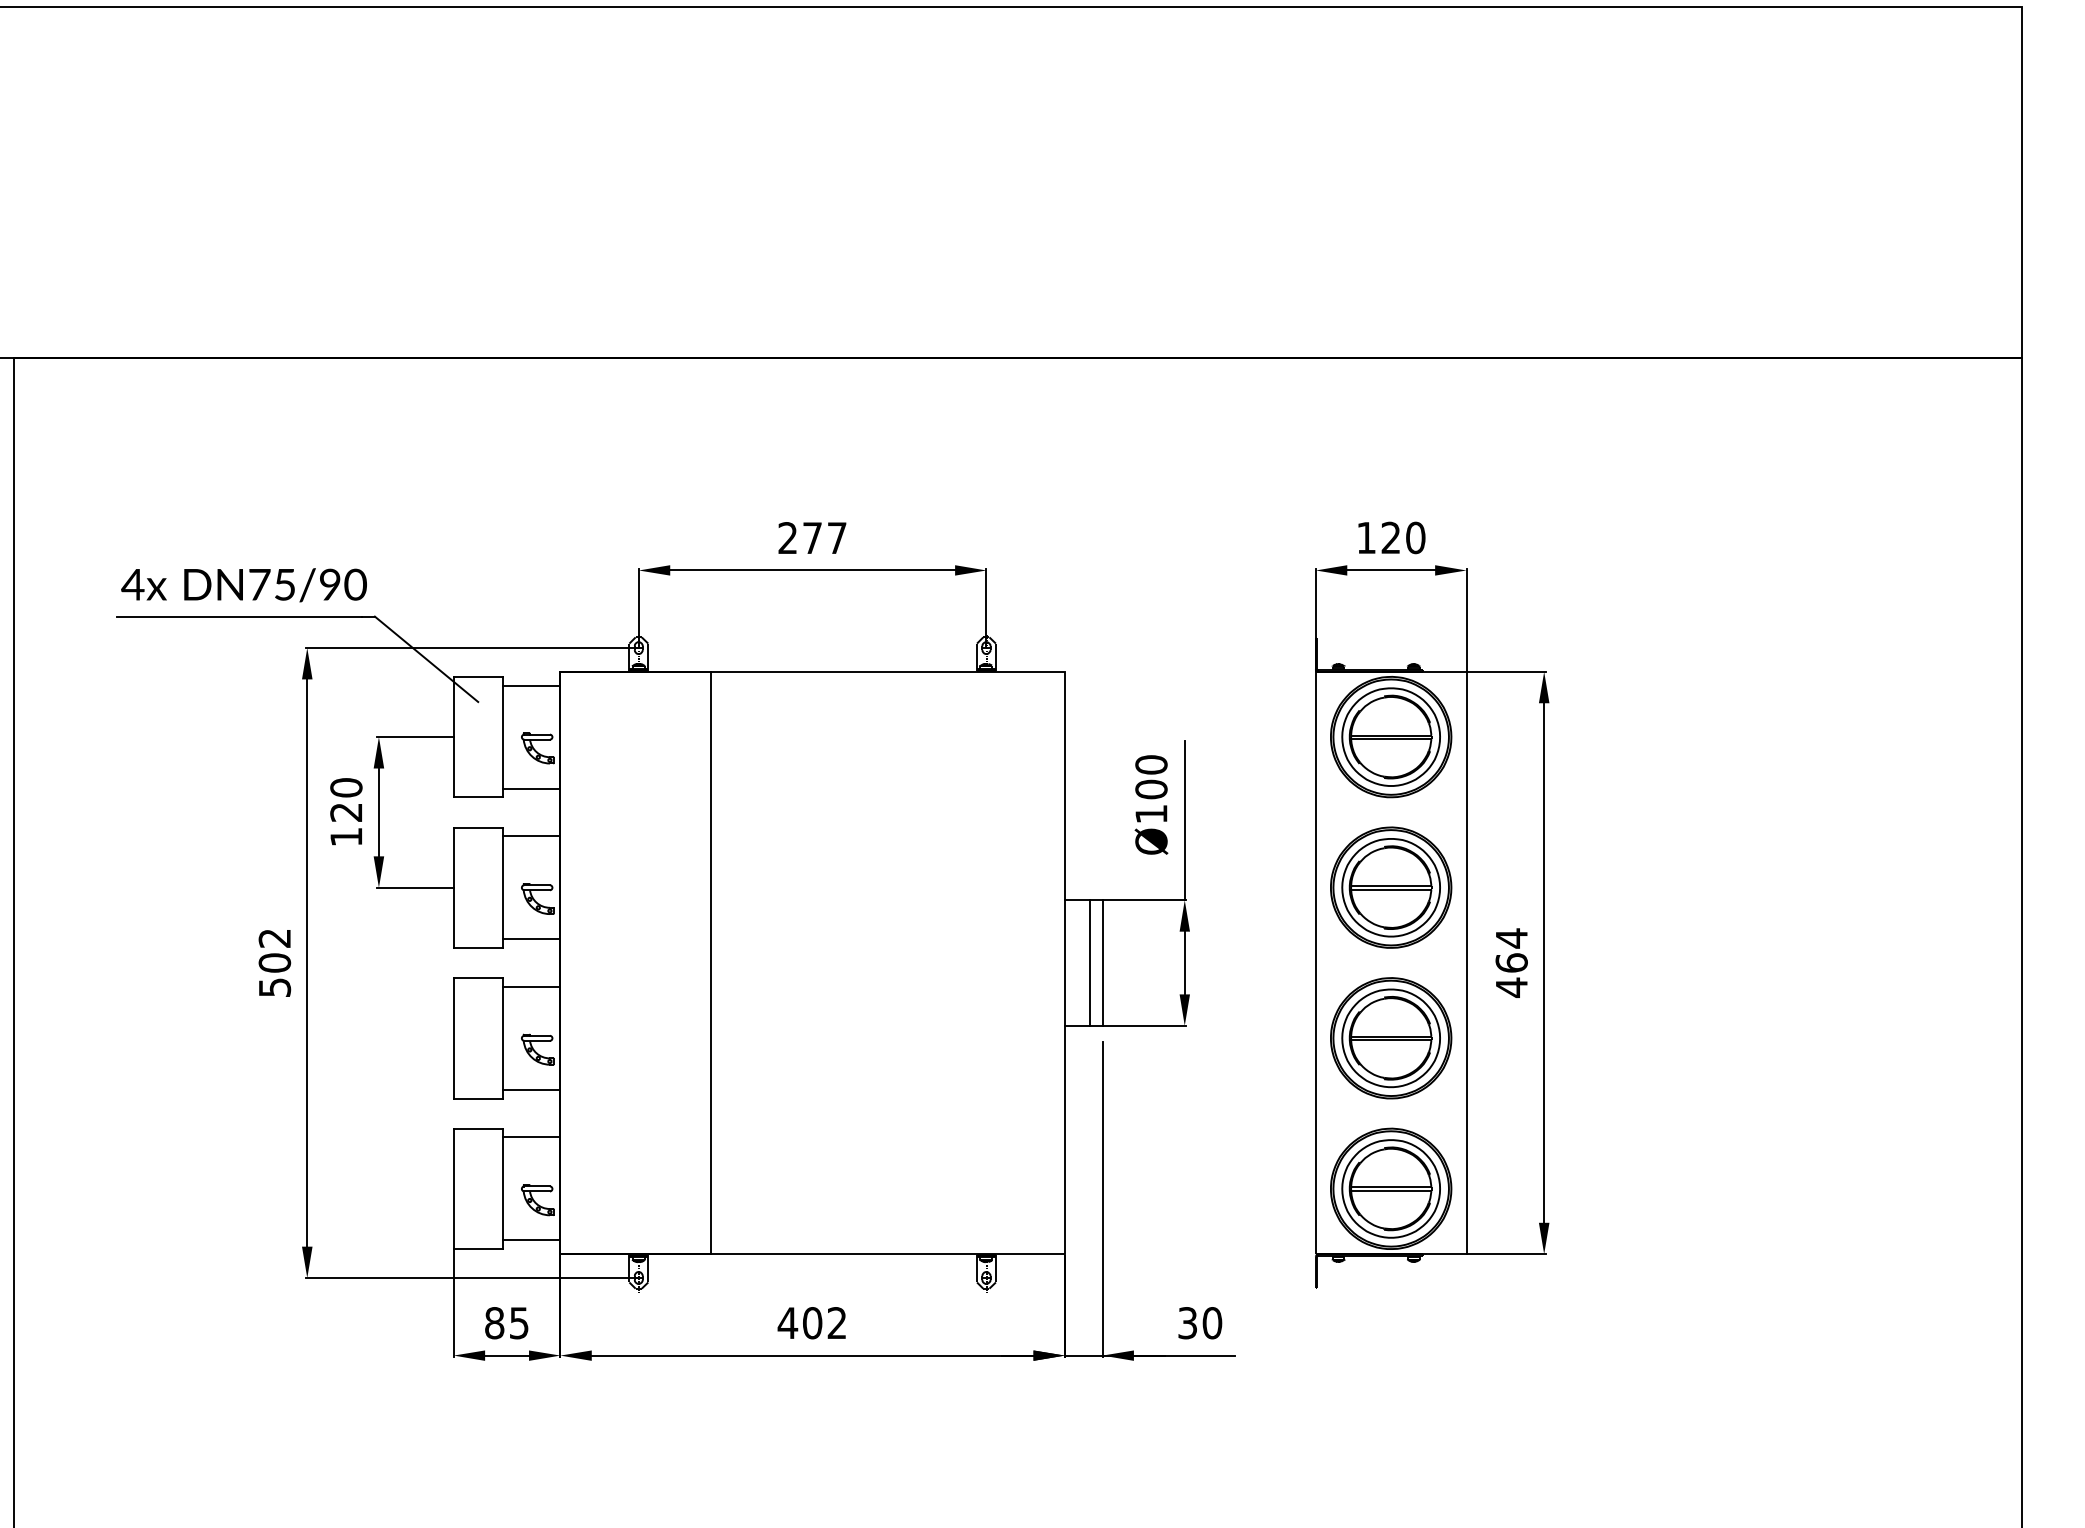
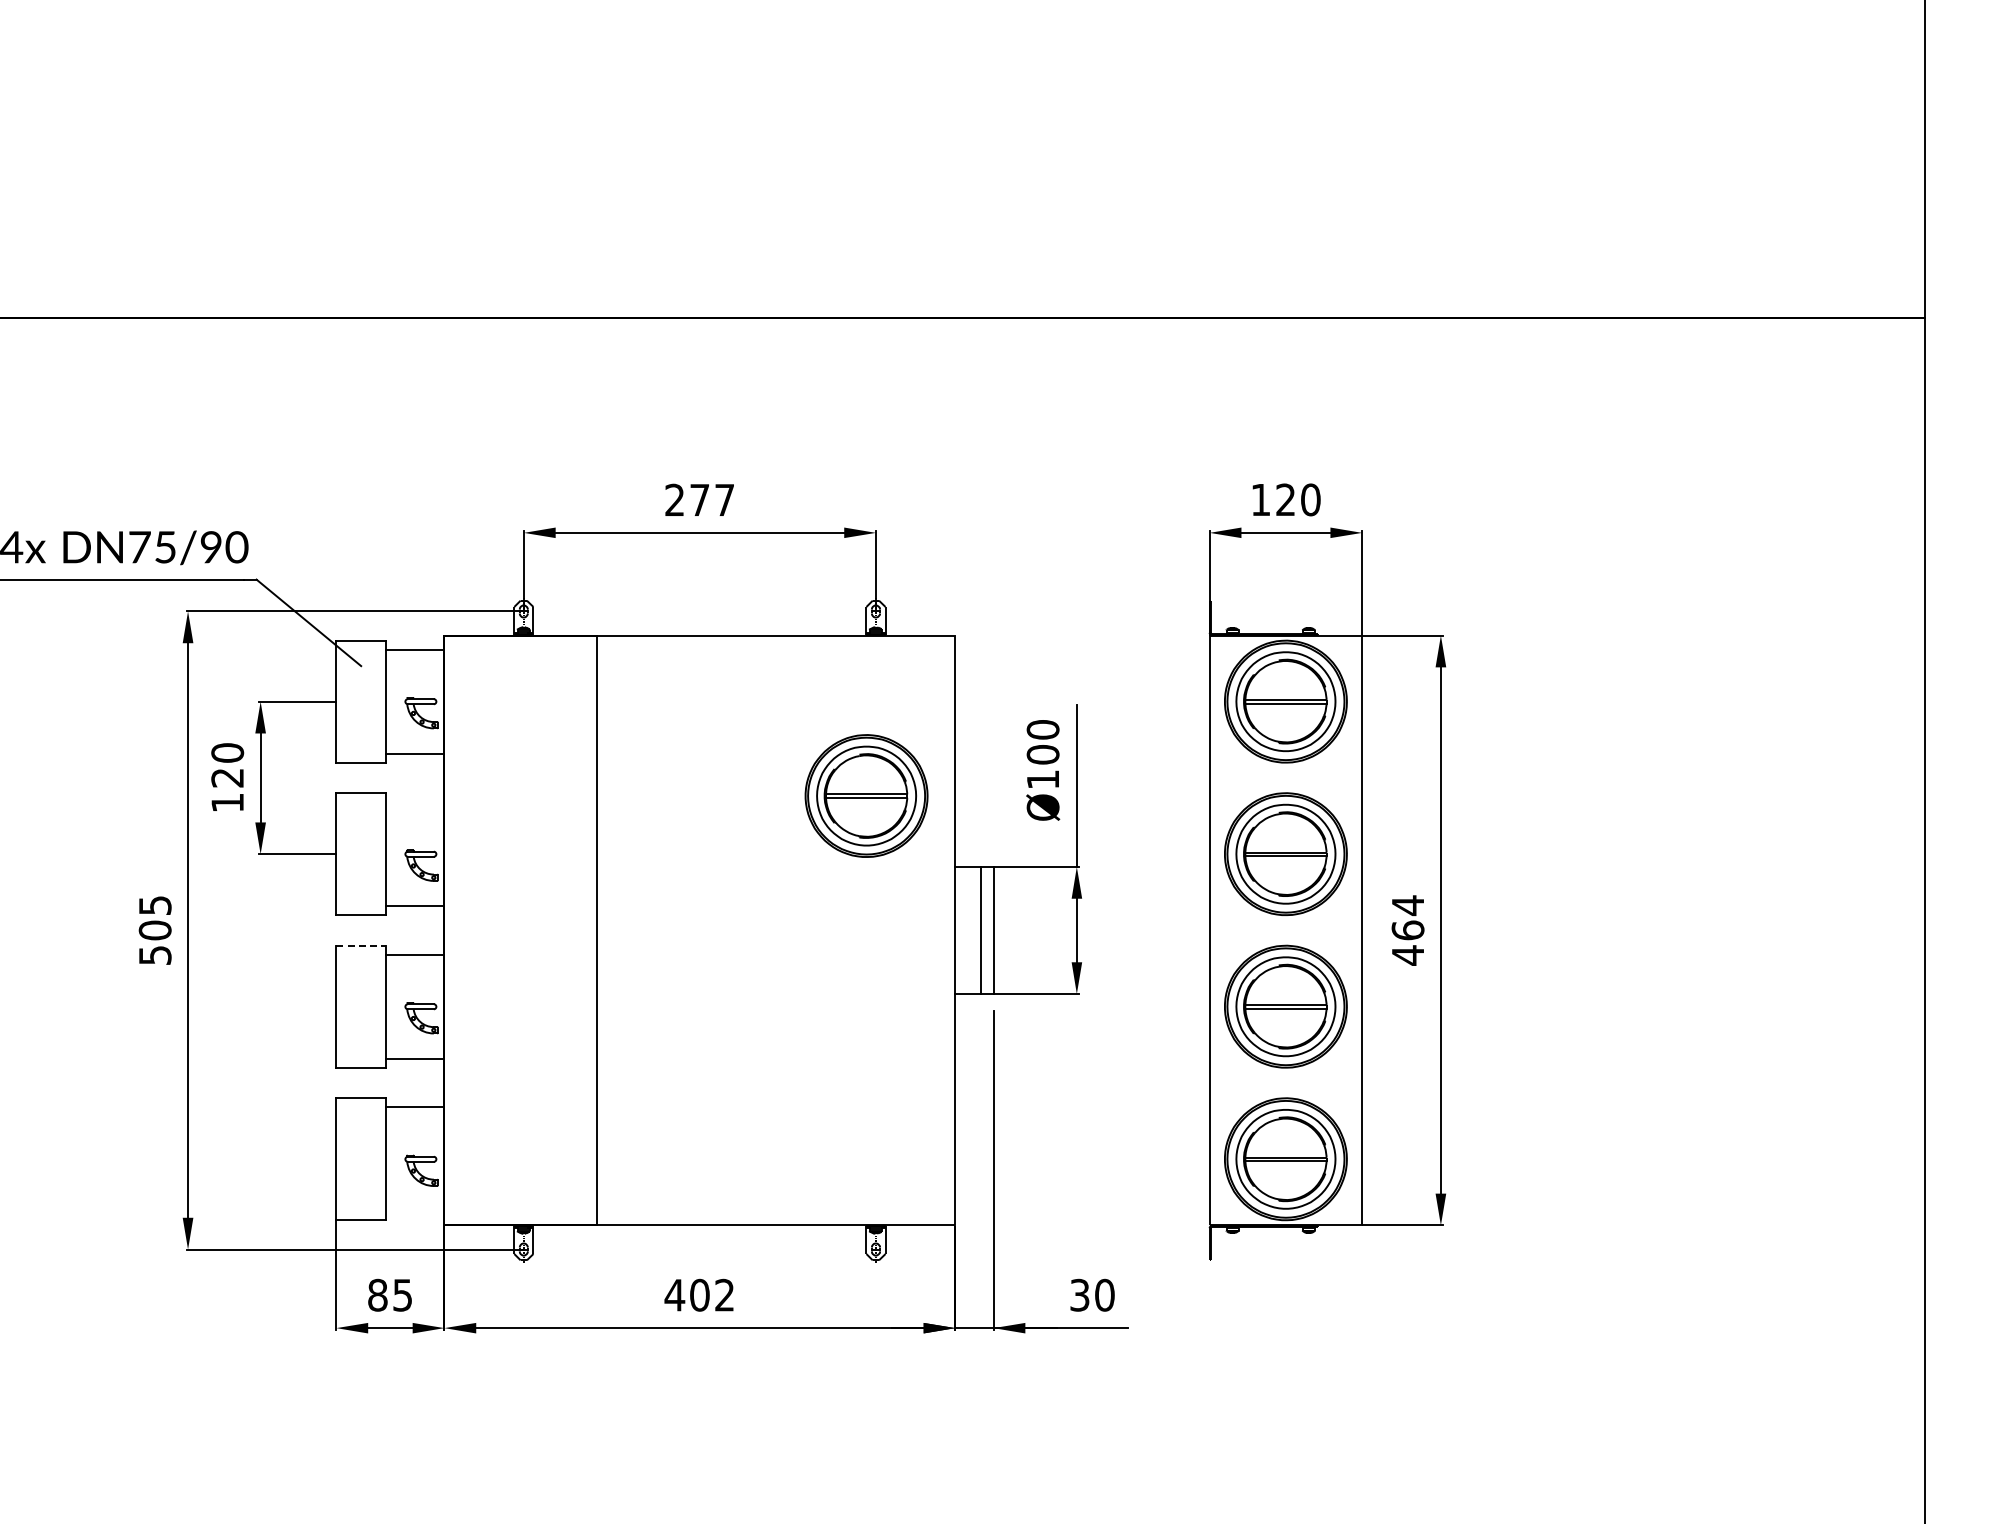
part: (977, 830) -> (866, 796), added
line: (531, 836) -> (415, 802), removed
text: (274, 938) -> (154, 905), 502 -> 505
line: (478, 978) -> (361, 946), solid -> dashed
line: (531, 1240) -> (415, 1211), removed

